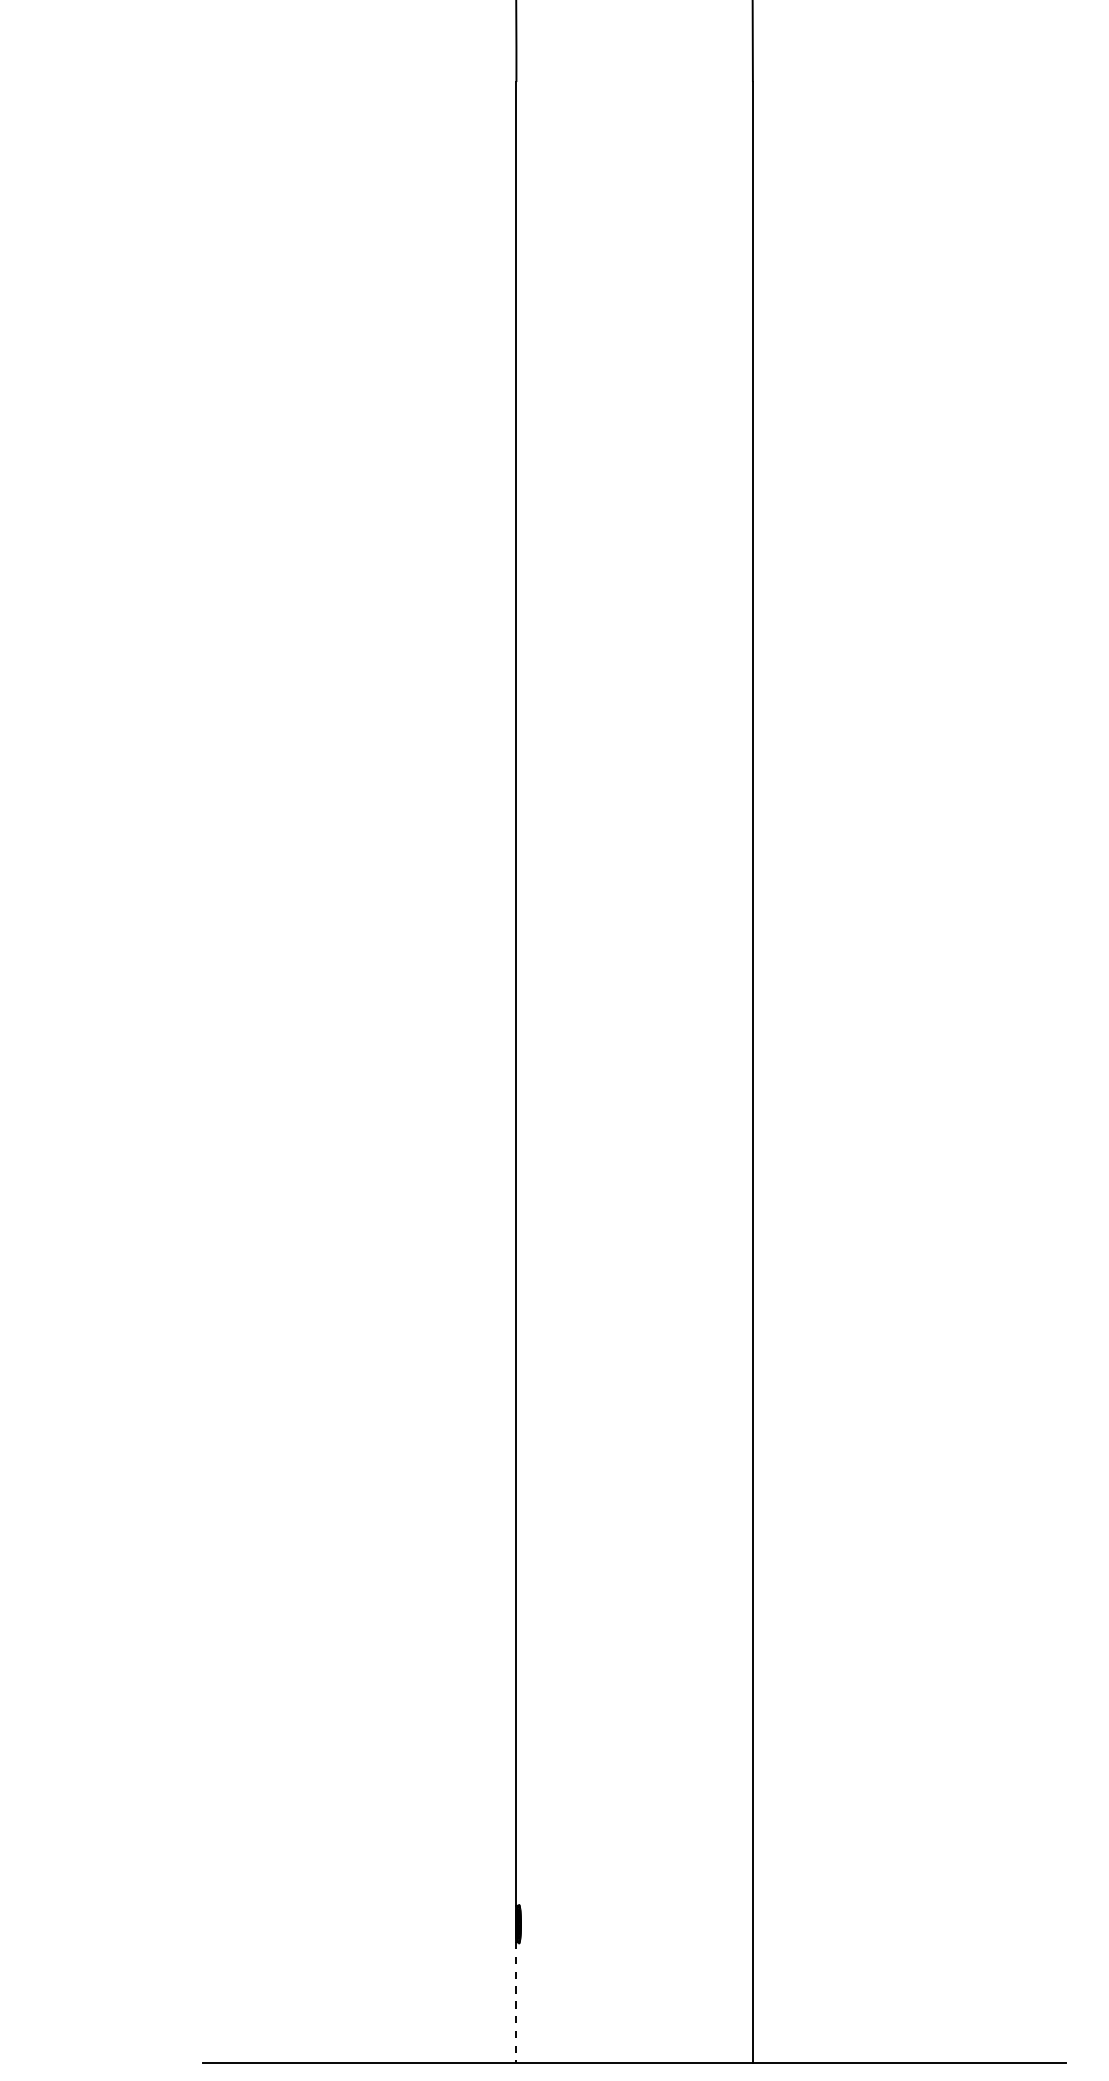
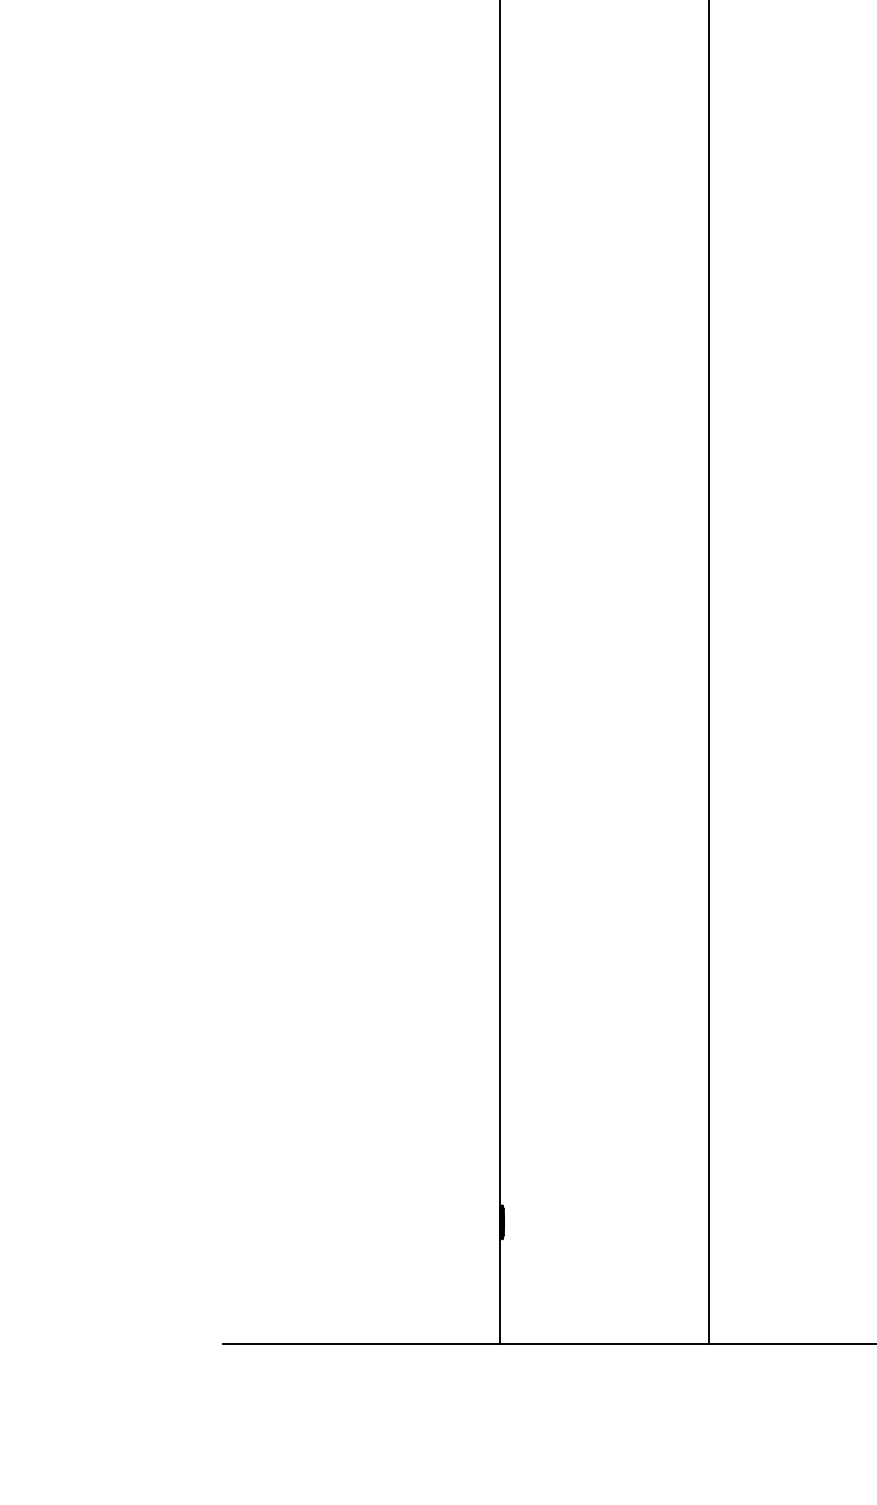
line: (516, 2002) -> (500, 1291), dashed -> solid

